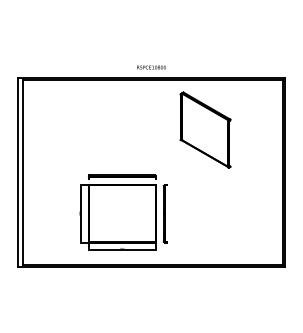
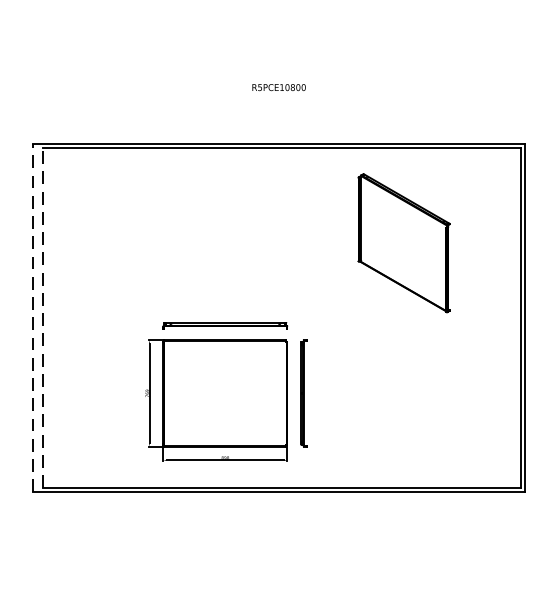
text: (151, 67) -> (279, 87), moved
part: (205, 129) -> (404, 242), moved
line: (17, 172) -> (32, 317), solid -> dashed
line: (23, 172) -> (43, 317), solid -> dashed

